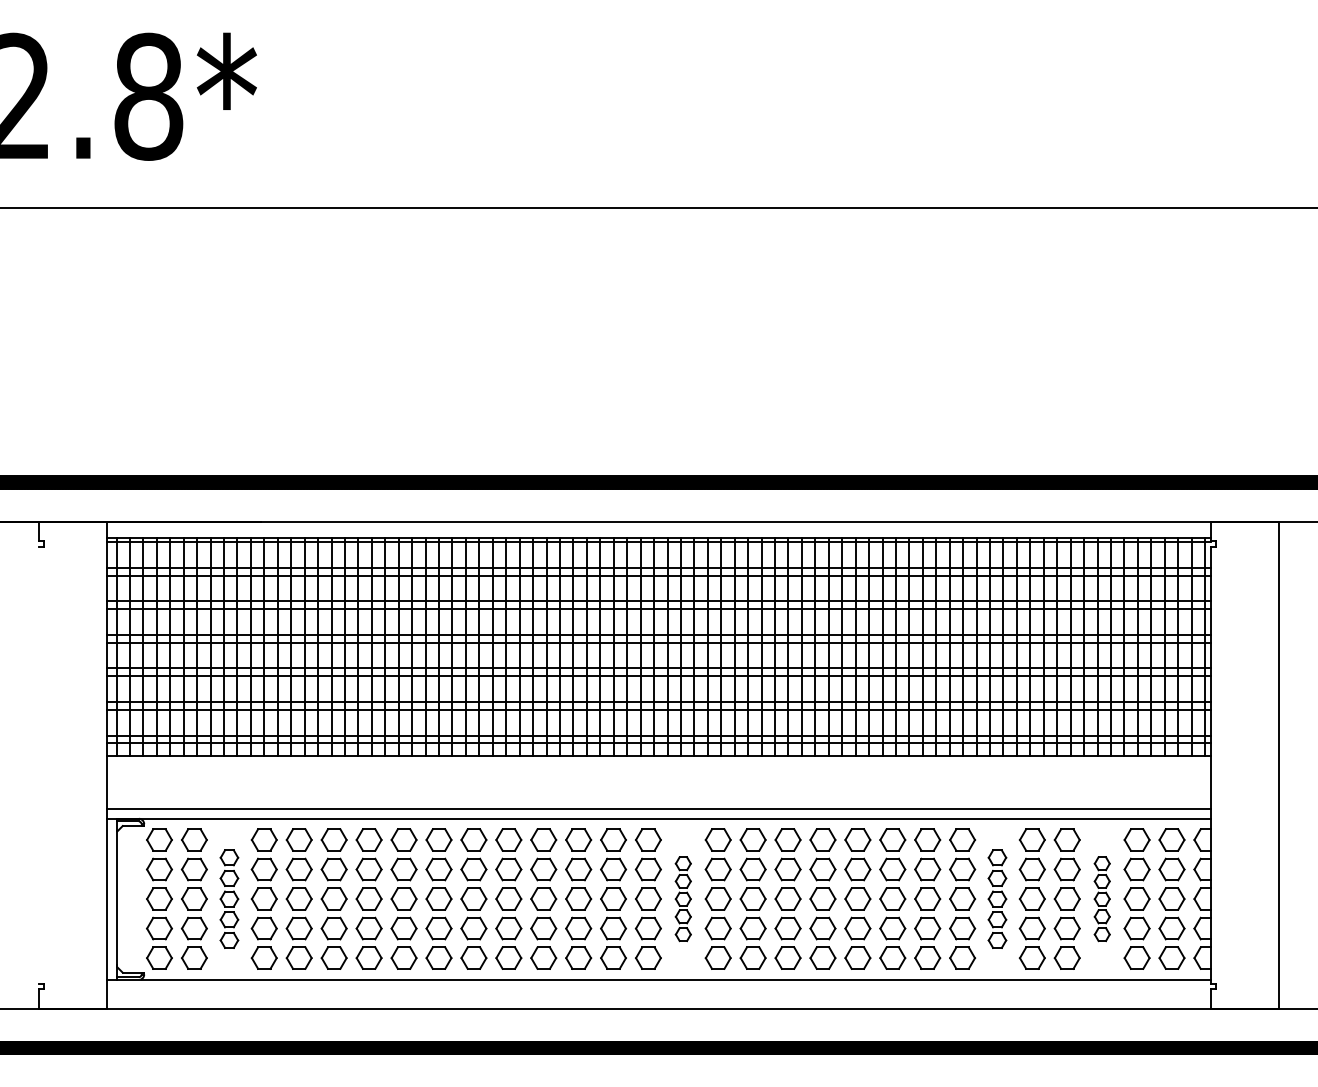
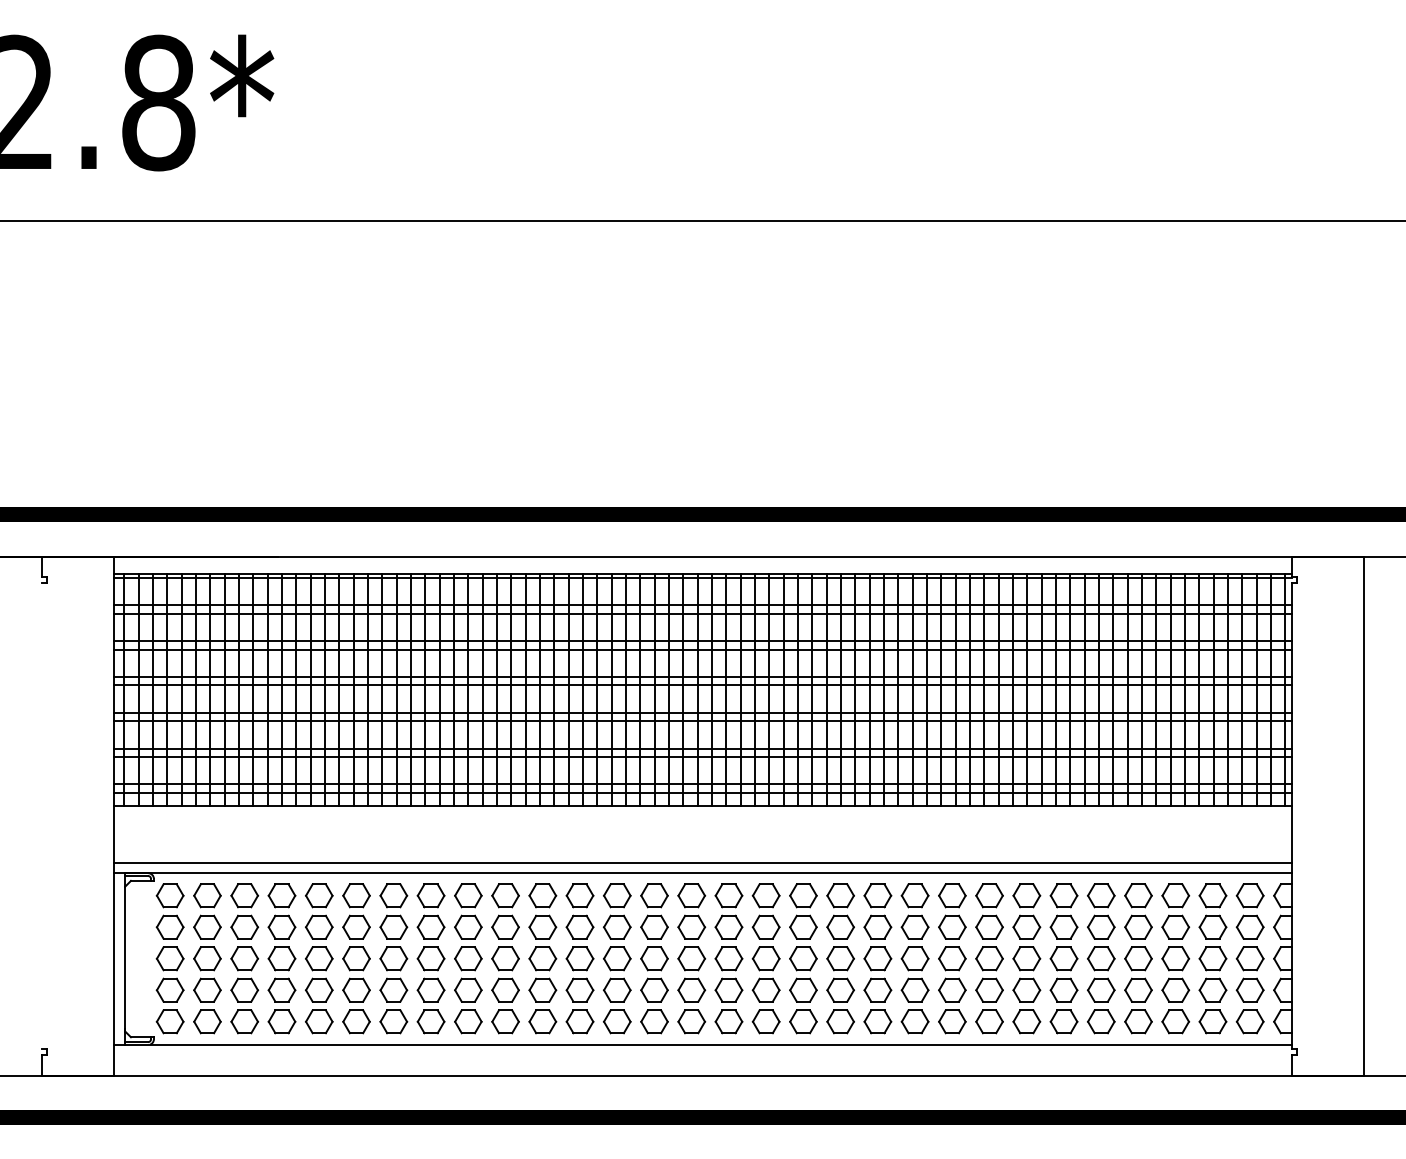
part: (229, 898) -> (244, 958), size x1.43
part: (682, 898) -> (728, 958), size x1.67
part: (996, 898) -> (1063, 958), size x1.43
part: (1101, 898) -> (1175, 958), size x1.67

